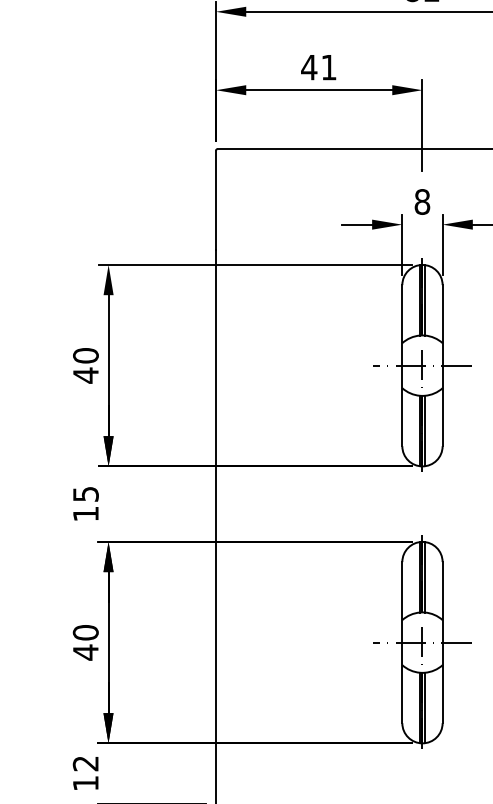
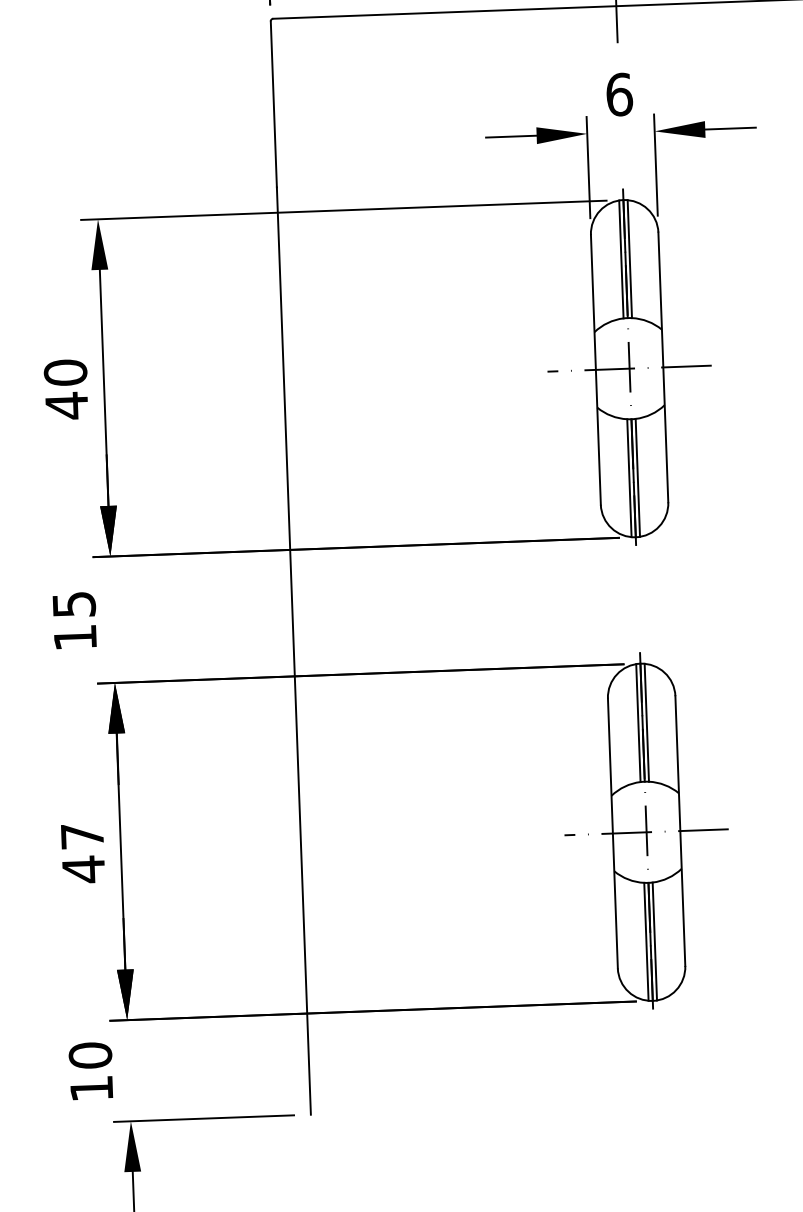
text: (422, 201) -> (619, 93), 8 -> 6
text: (85, 632) -> (81, 835), 40 -> 47
text: (85, 763) -> (89, 1055), 12 -> 10

